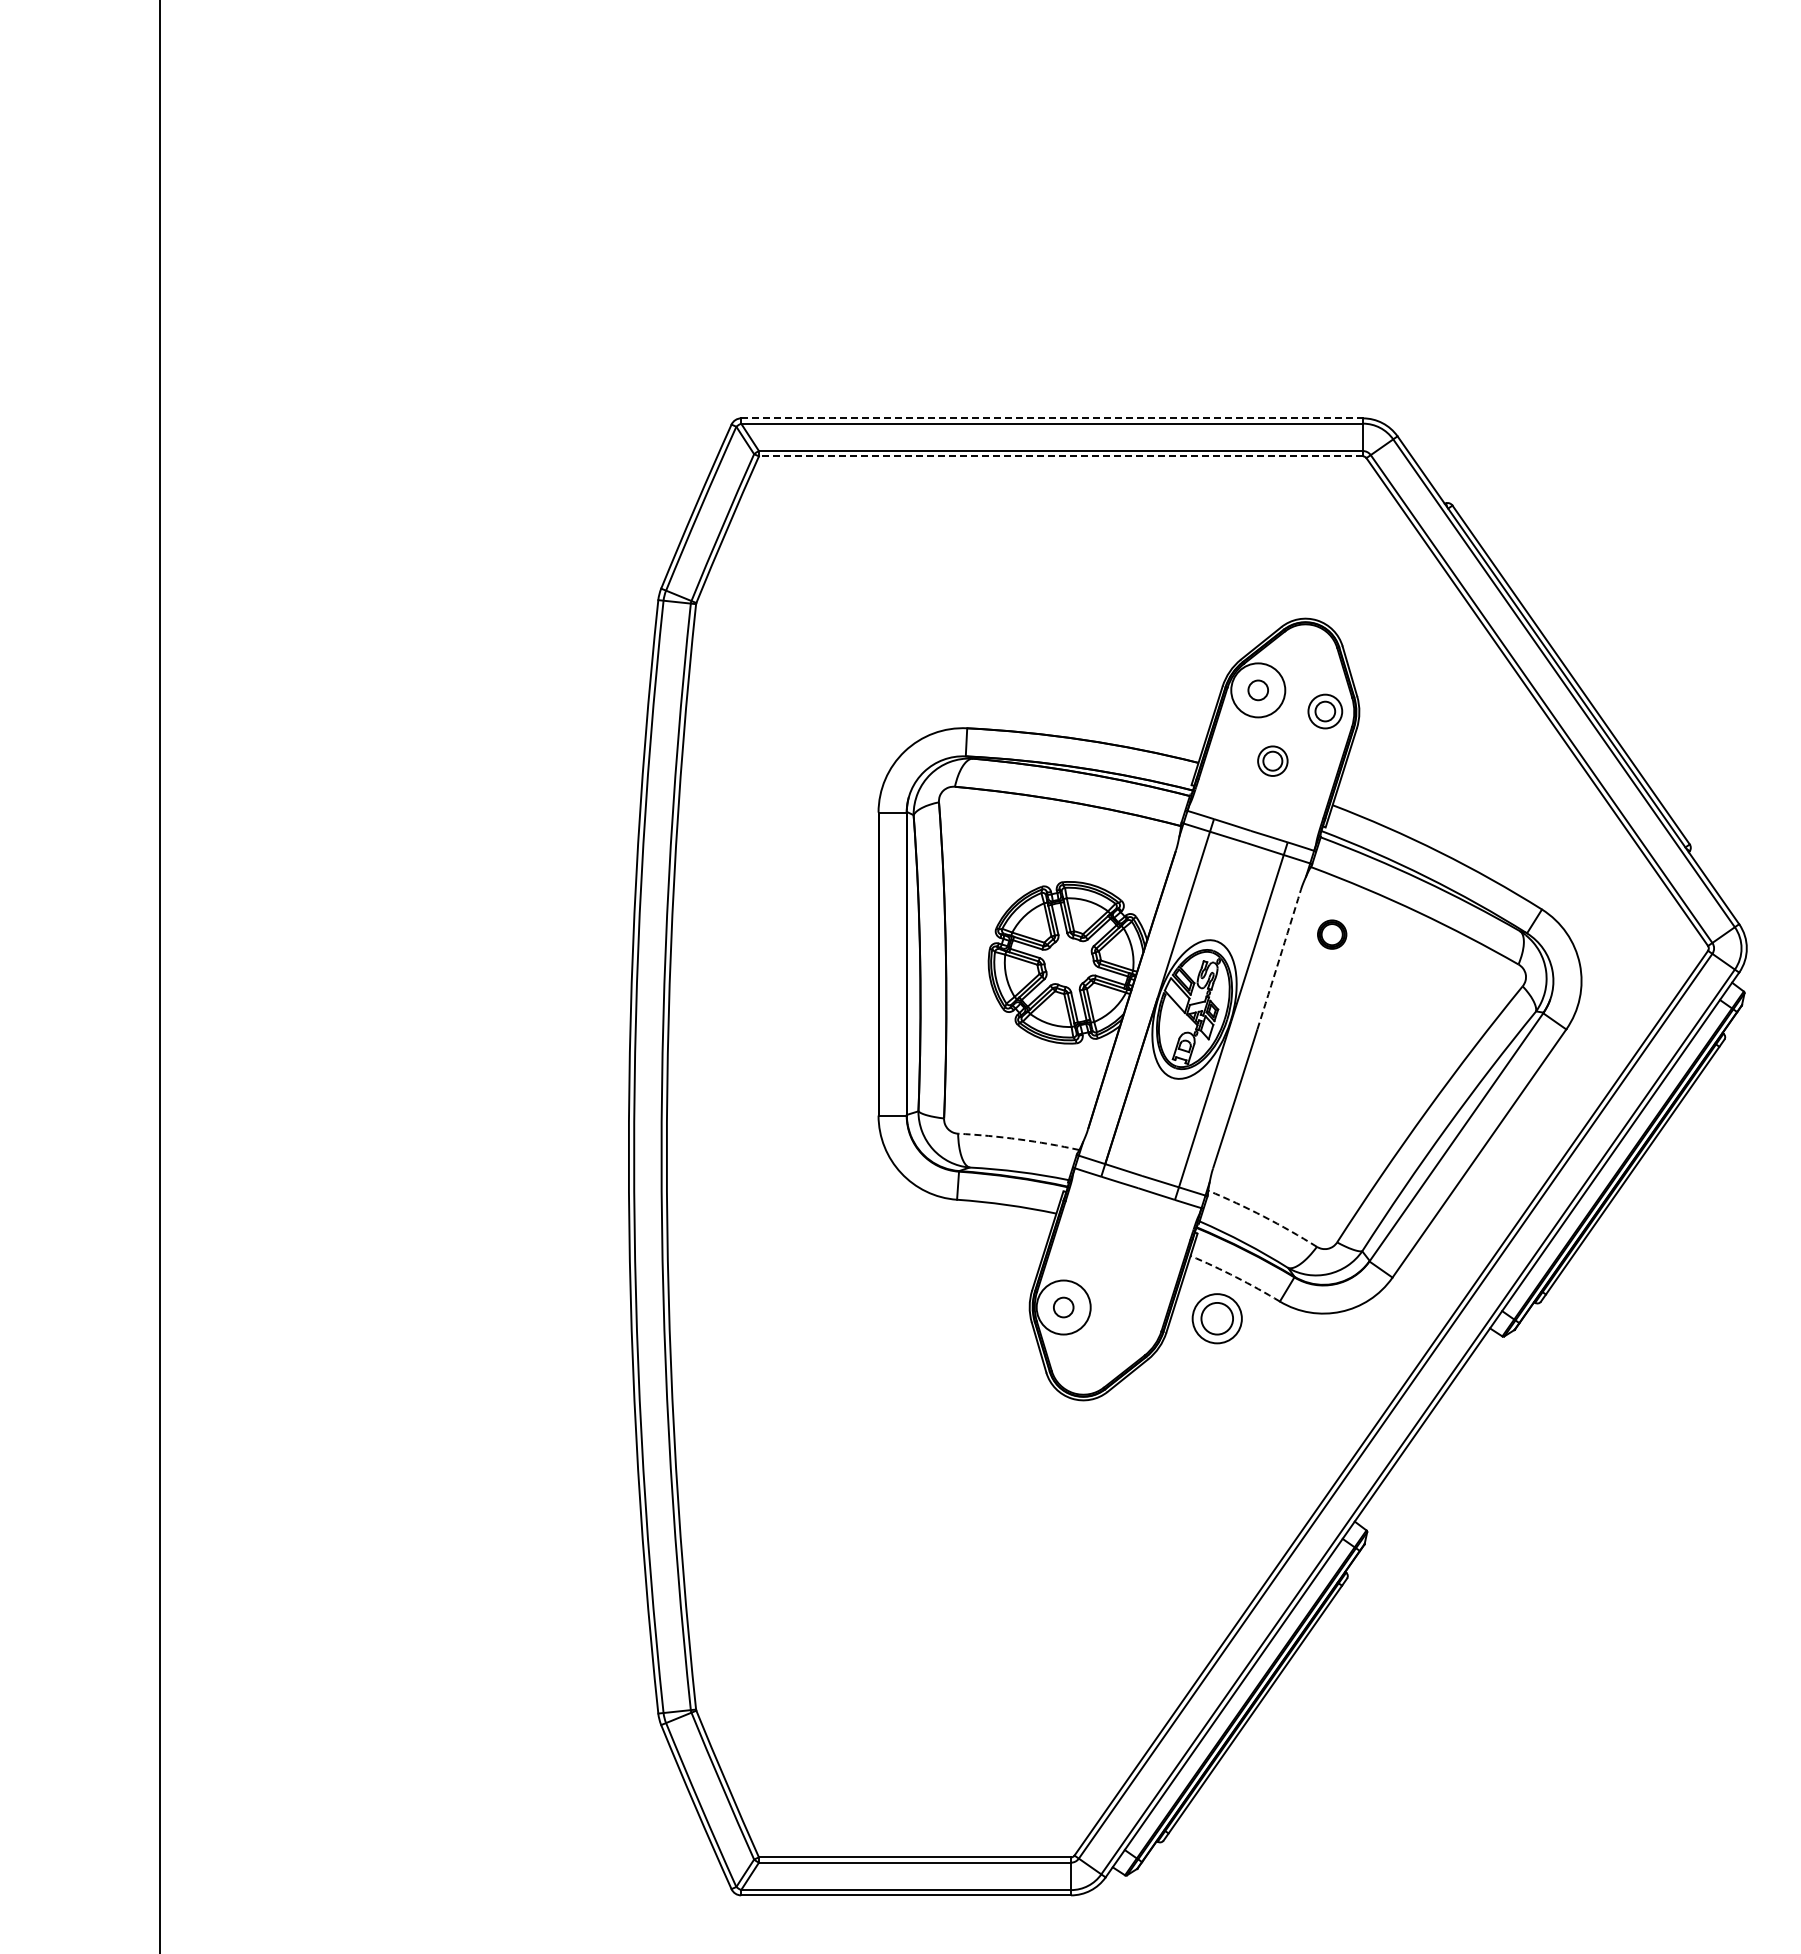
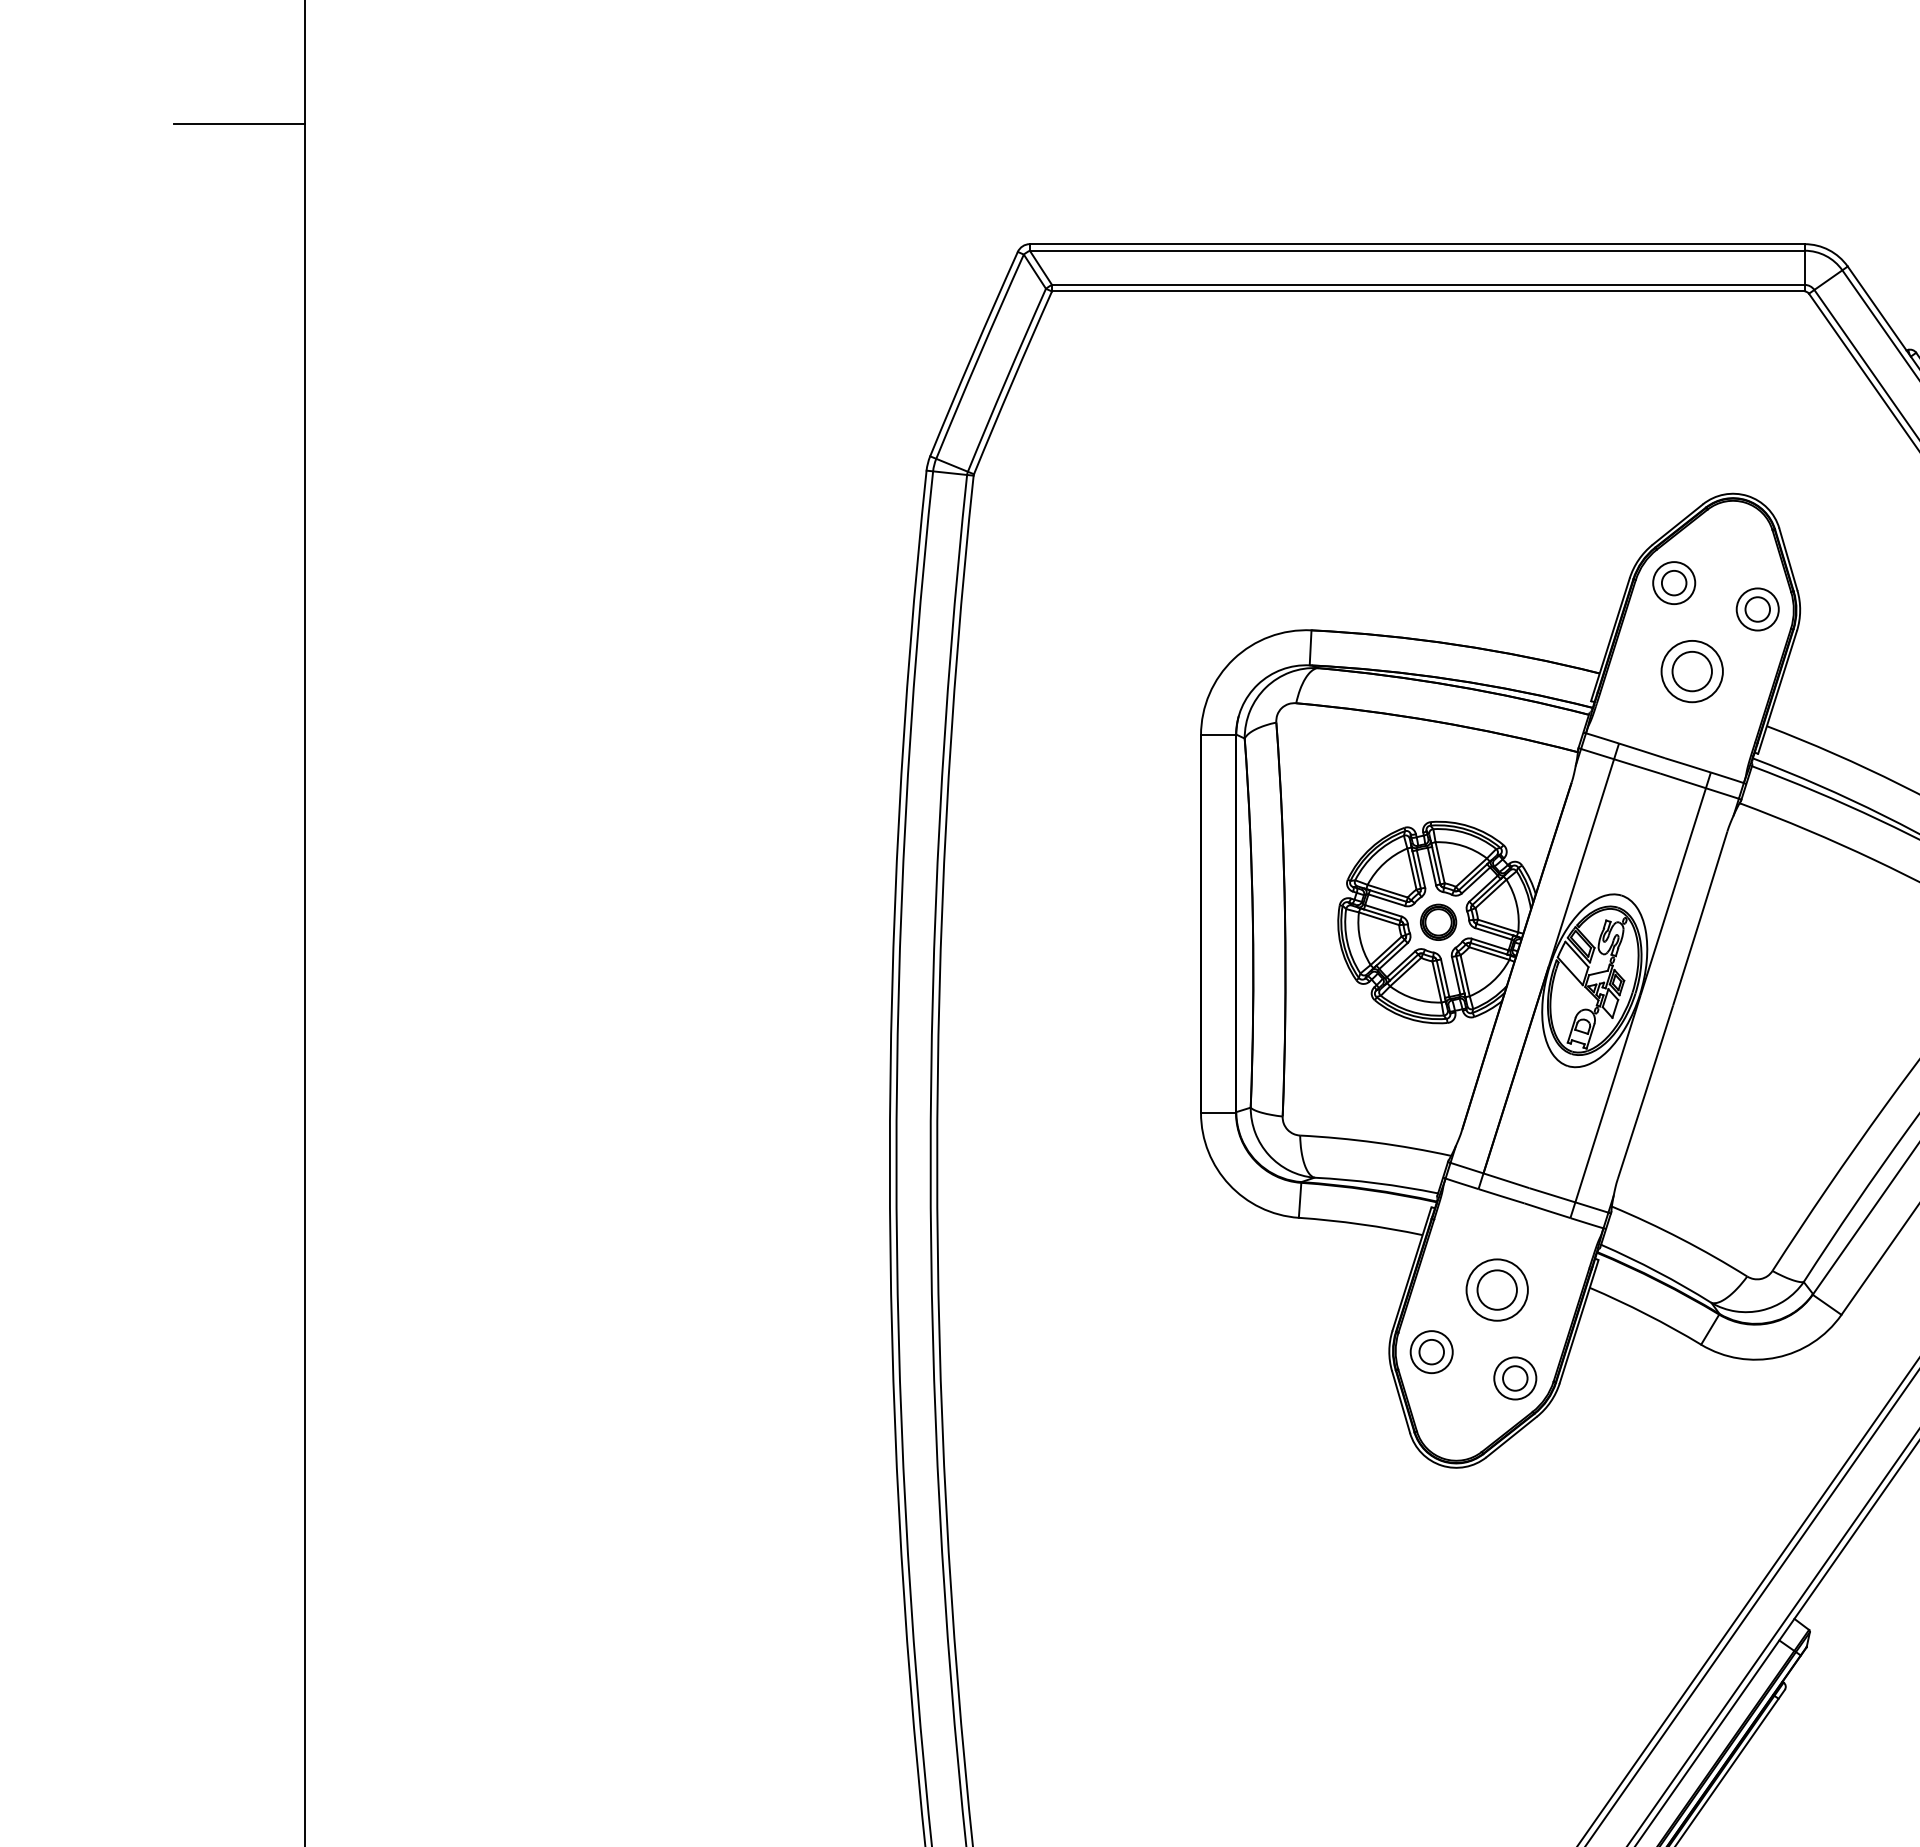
line: (106, 321) -> (238, 123), added
line: (1052, 418) -> (1417, 244), dashed -> solid
line: (1060, 456) -> (1427, 291), dashed -> solid
circle: (1258, 690) -> (1674, 583), size x0.62
part: (1272, 760) -> (1691, 670), size x1.67
part: (1332, 934) -> (1438, 922), moved
arc: (1279, 959) -> (1700, 918), dashed -> solid
arc: (1019, 1139) -> (1376, 1142), dashed -> solid
arc: (1263, 1216) -> (1680, 1238), dashed -> solid
arc: (1236, 1277) -> (1647, 1314), dashed -> solid
circle: (1063, 1307) -> (1431, 1352), size x0.62
part: (1216, 1318) -> (1496, 1289), moved
part: (1130, 1328) -> (1514, 1378), added

